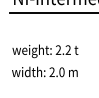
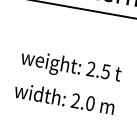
text: (67, 49) -> (104, 70), 2.2 -> 2.5

